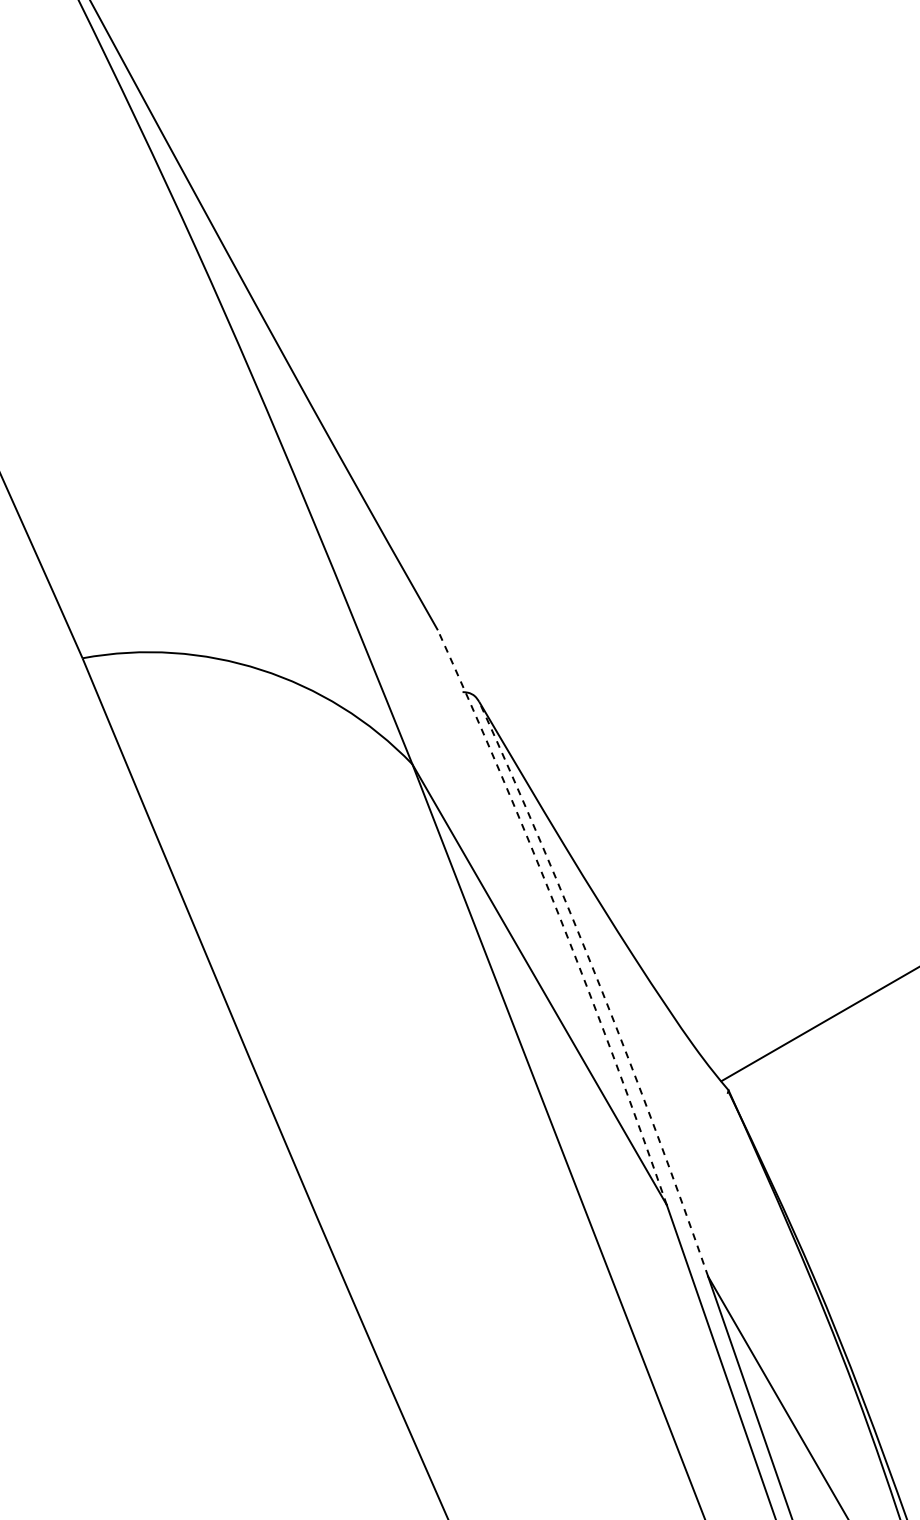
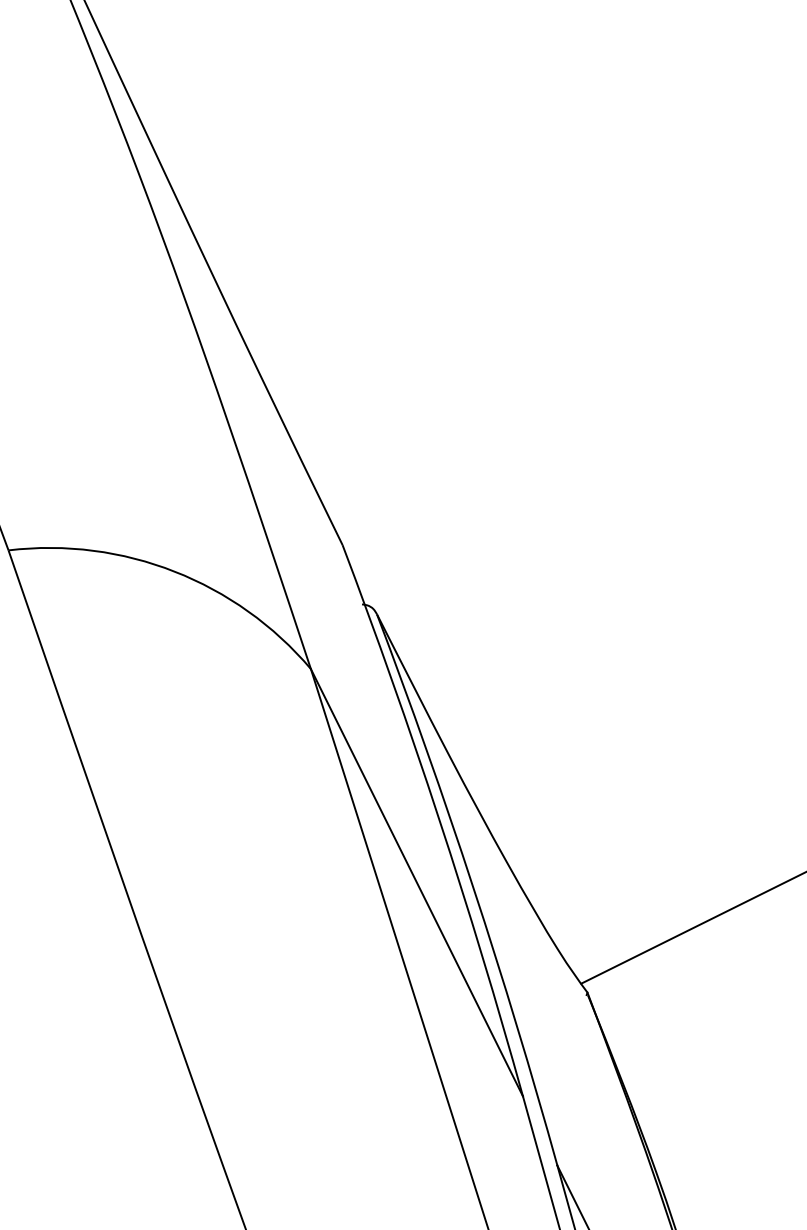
arc: (558, 915) -> (438, 819), dashed -> solid
arc: (600, 986) -> (473, 887), dashed -> solid

